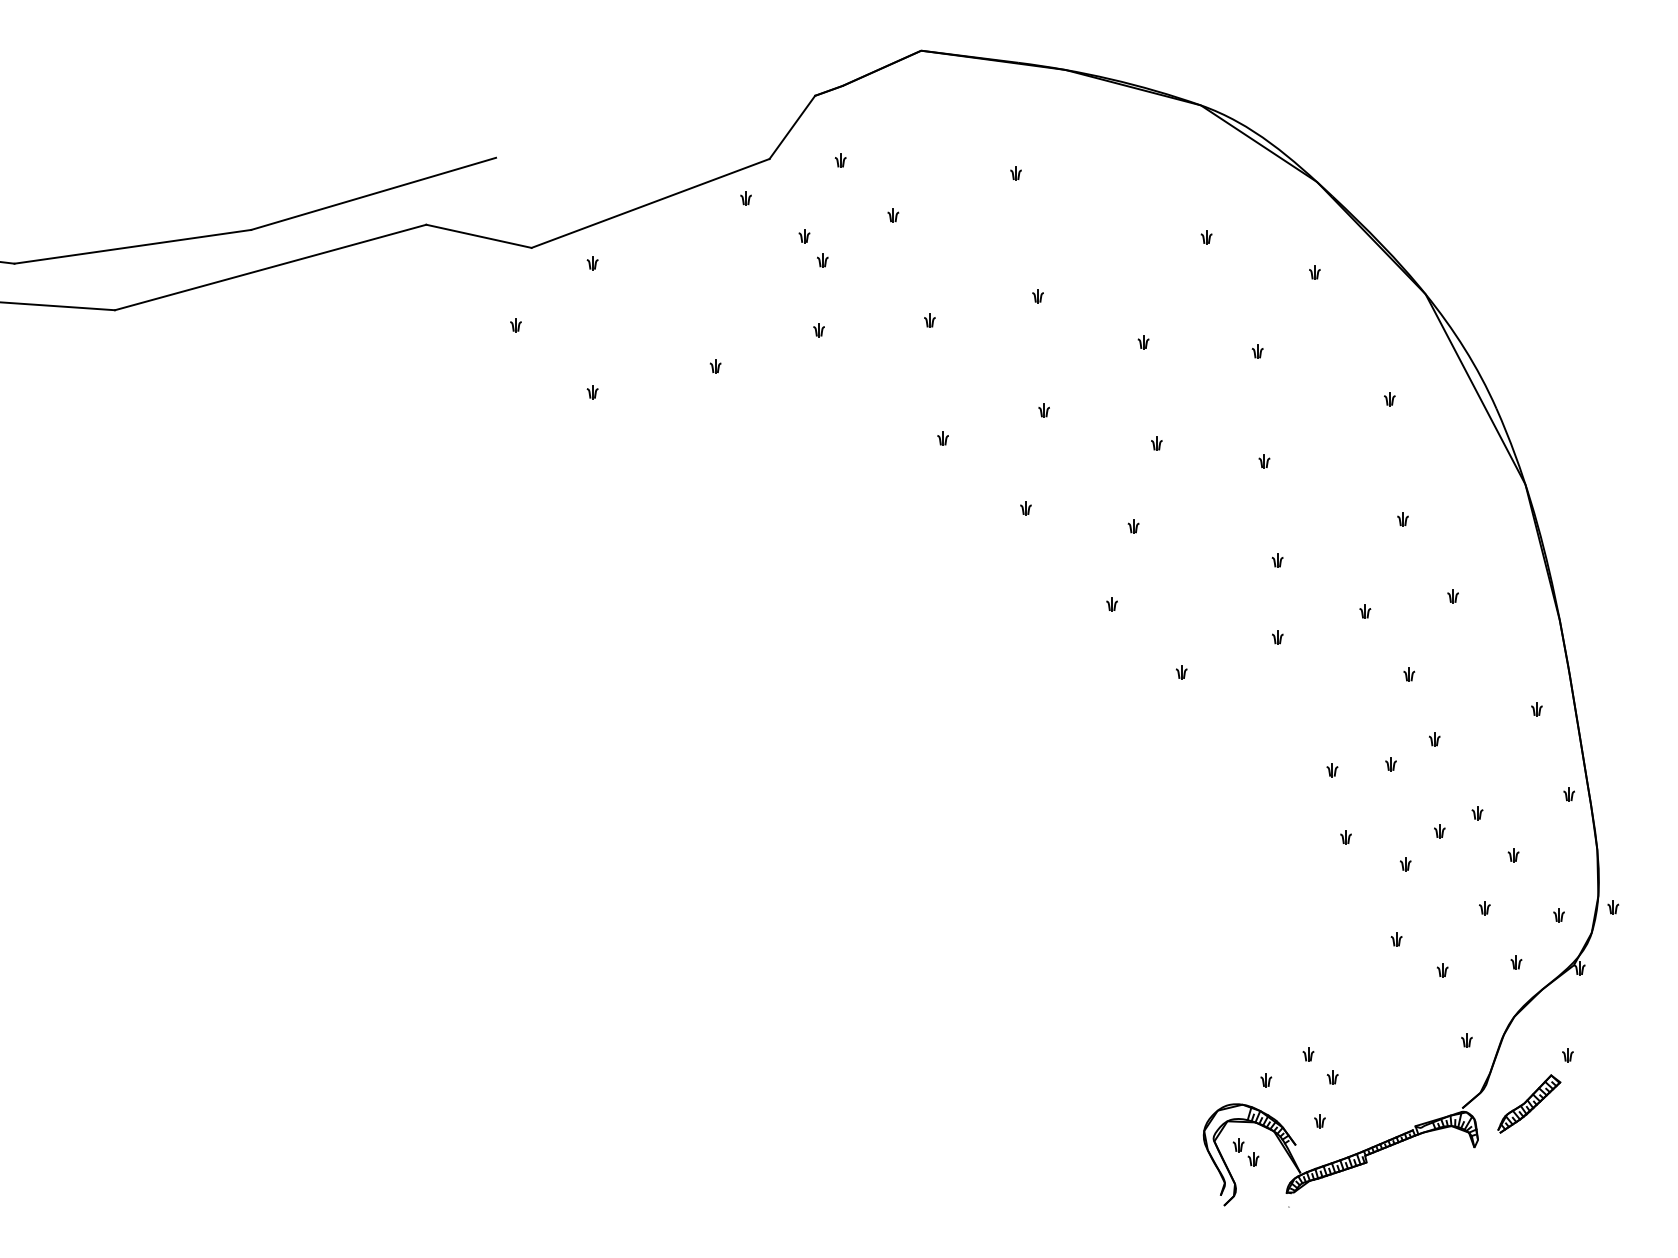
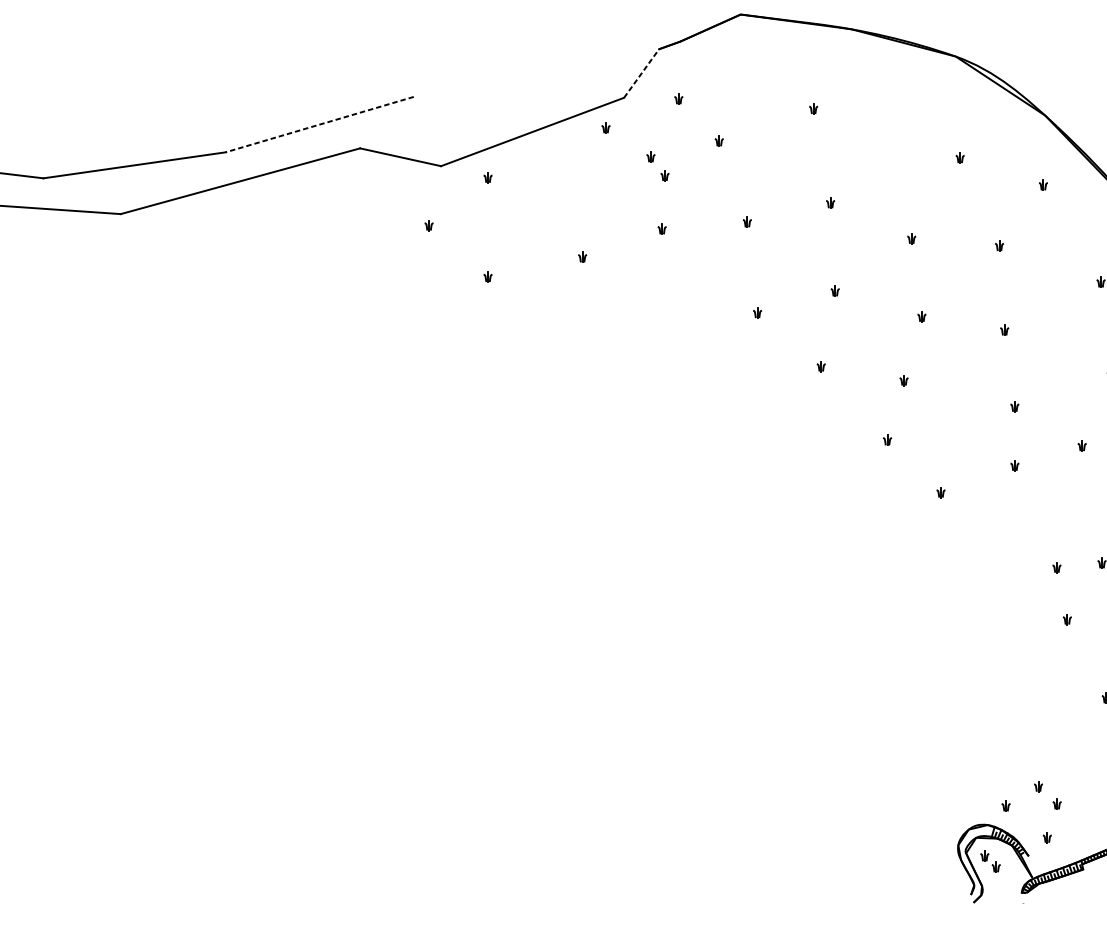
line: (792, 127) -> (641, 73), solid -> dashed
line: (373, 193) -> (319, 124), solid -> dashed

